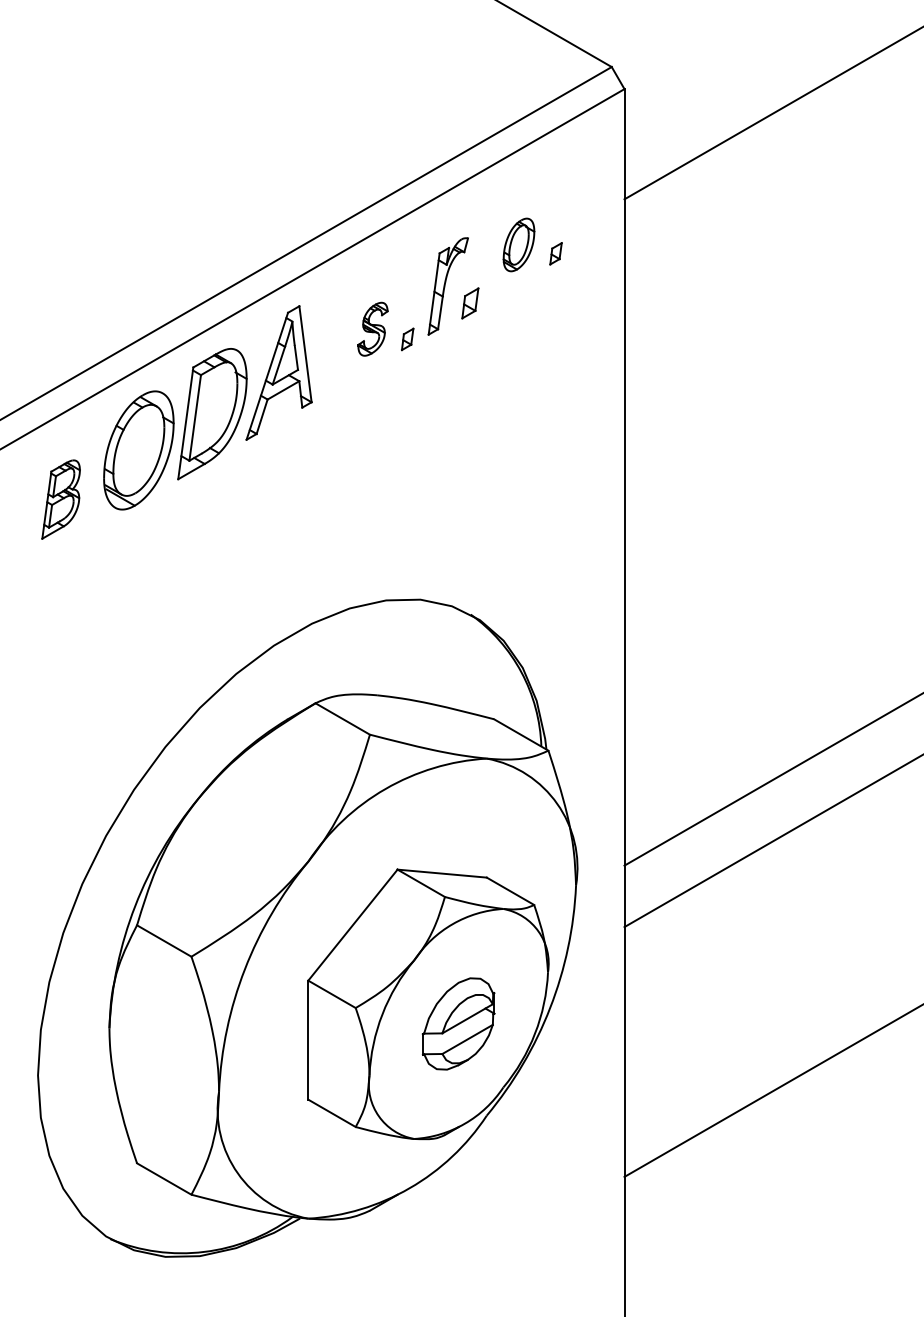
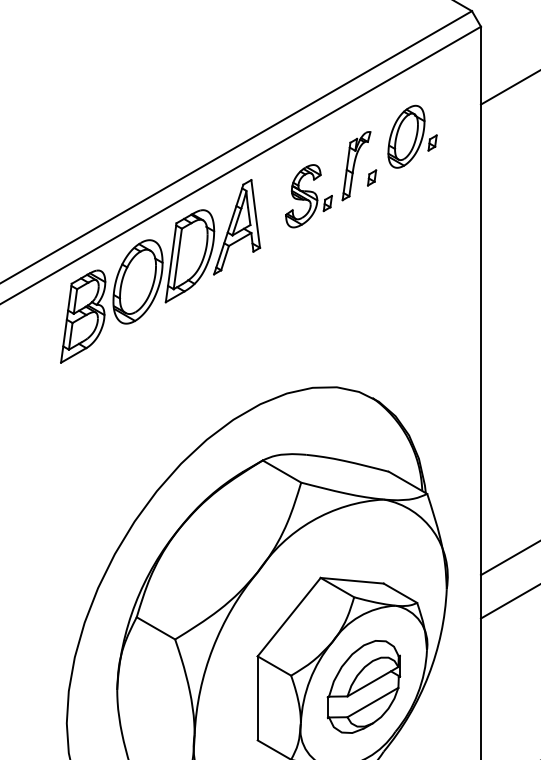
part: (518, 244) -> (406, 136), size x1.67
part: (469, 302) -> (371, 177), size x0.71
part: (372, 329) -> (303, 196), size x1.67
part: (60, 499) -> (82, 316), size x1.67
part: (458, 1023) -> (363, 686), size x1.43

